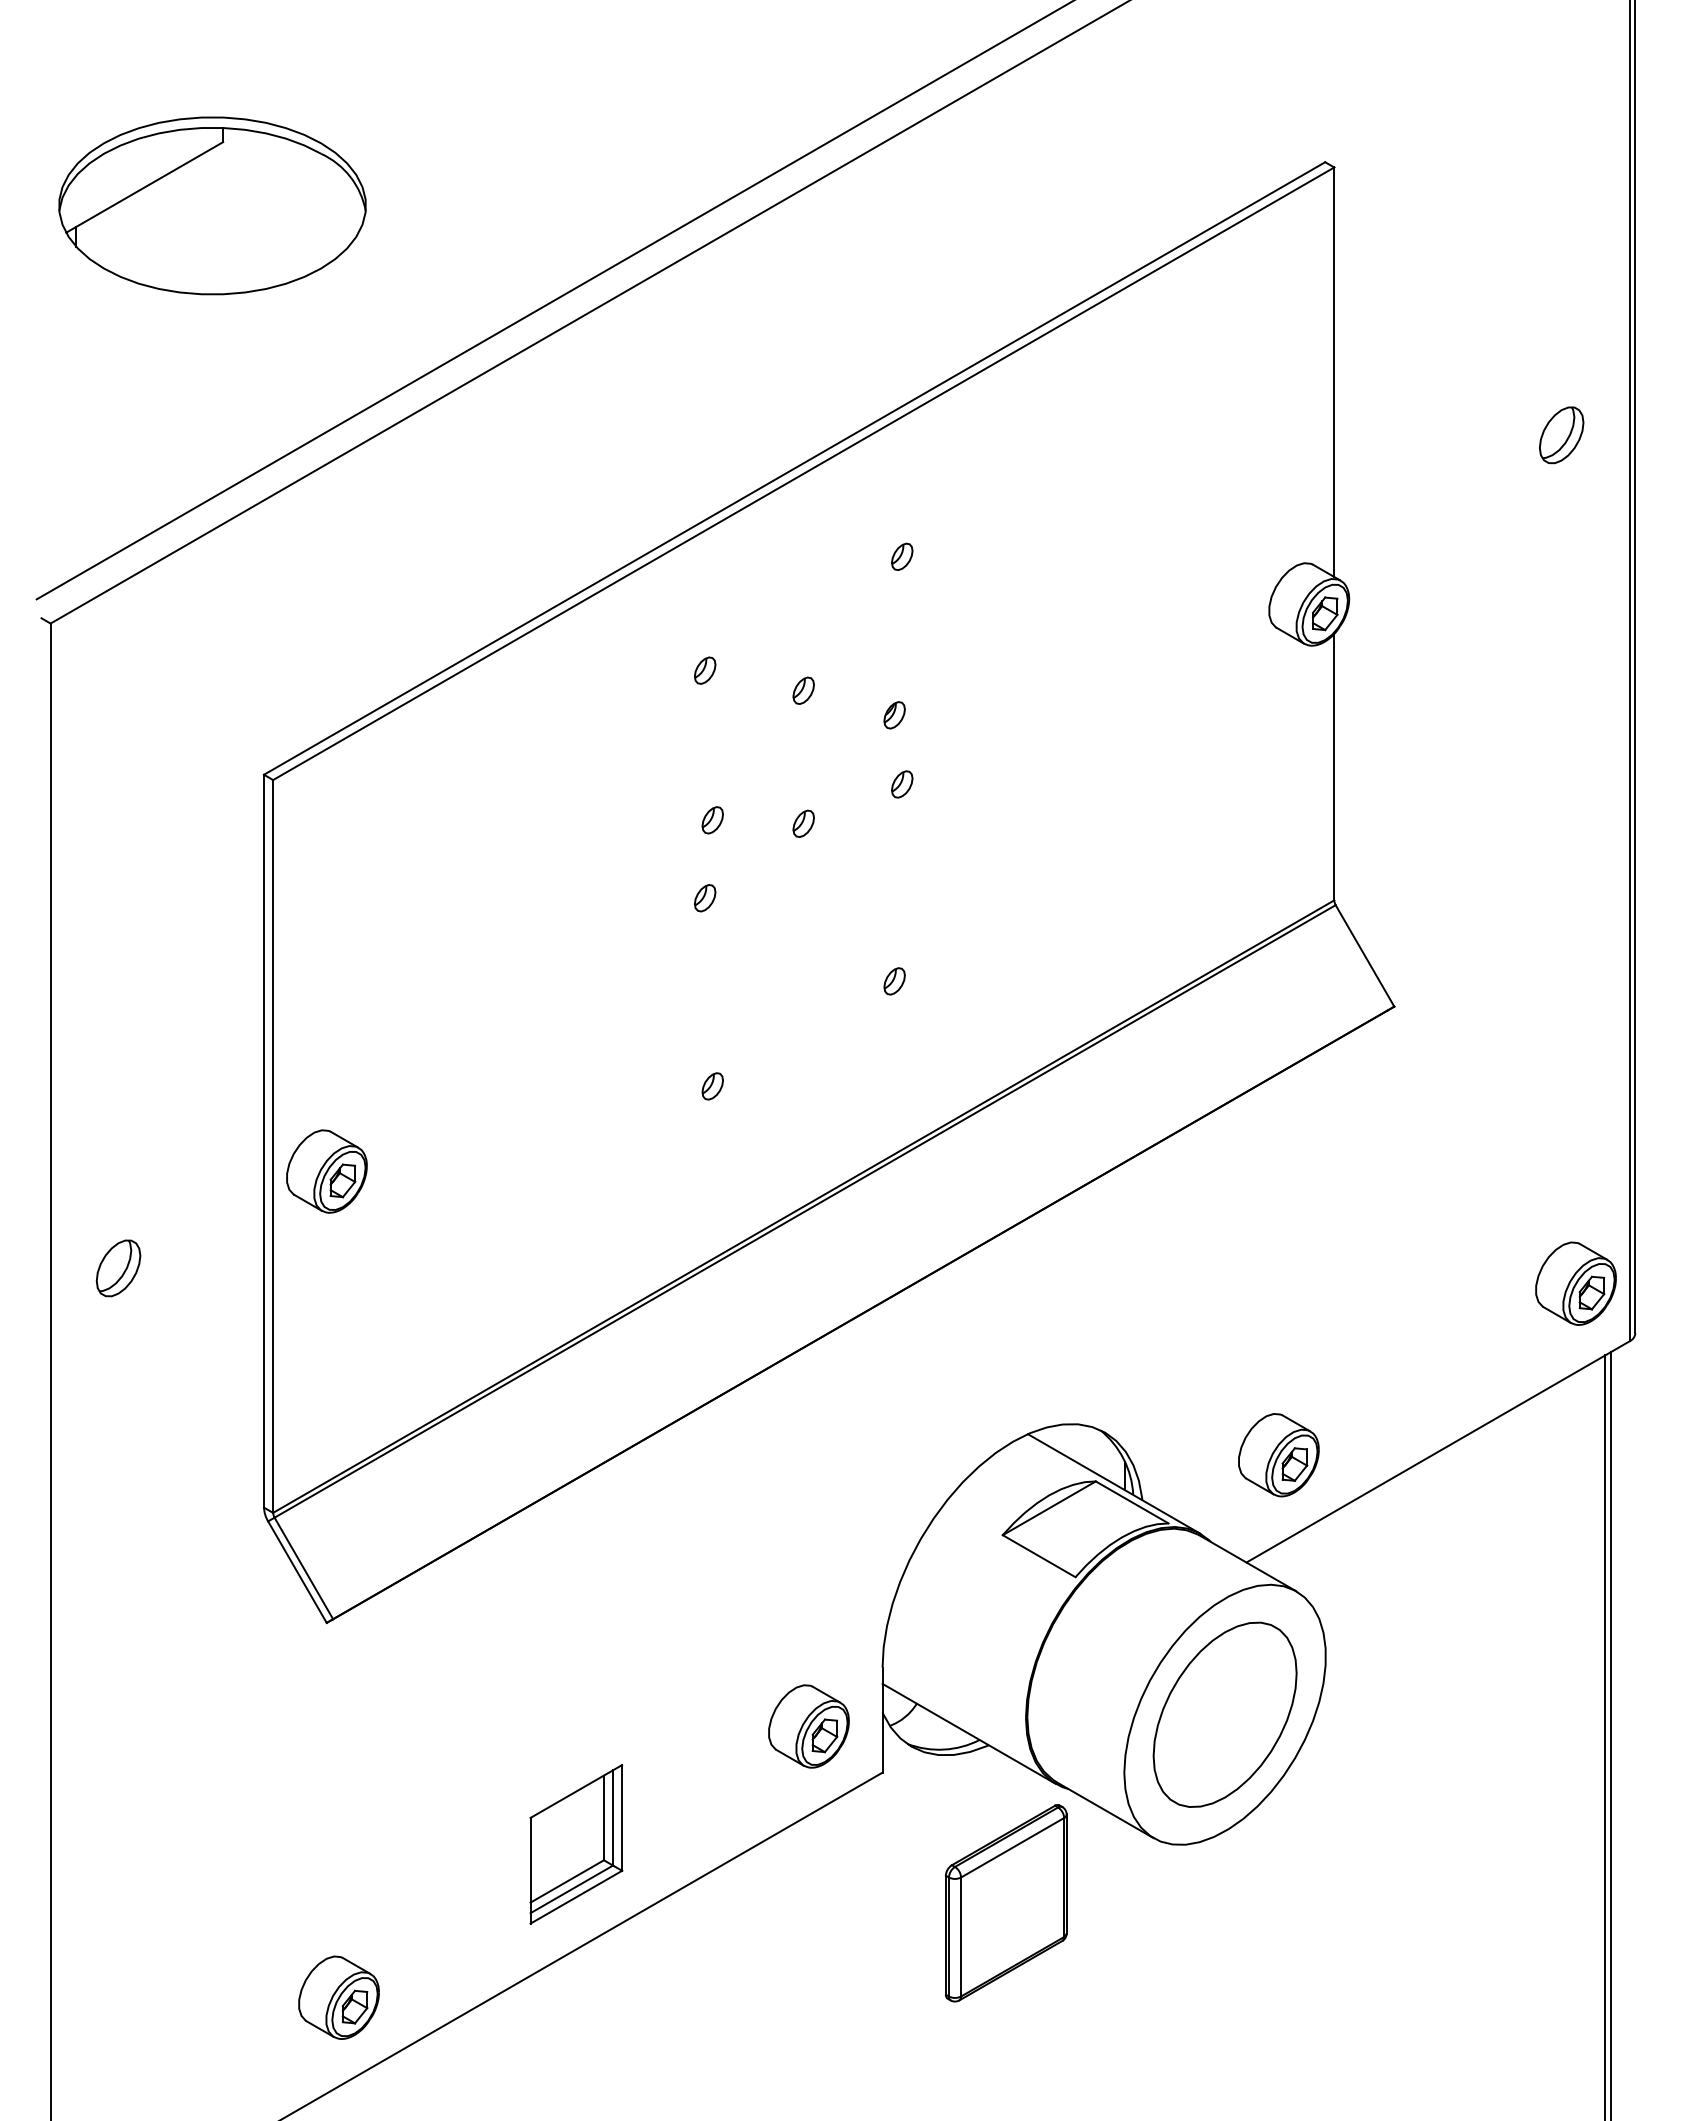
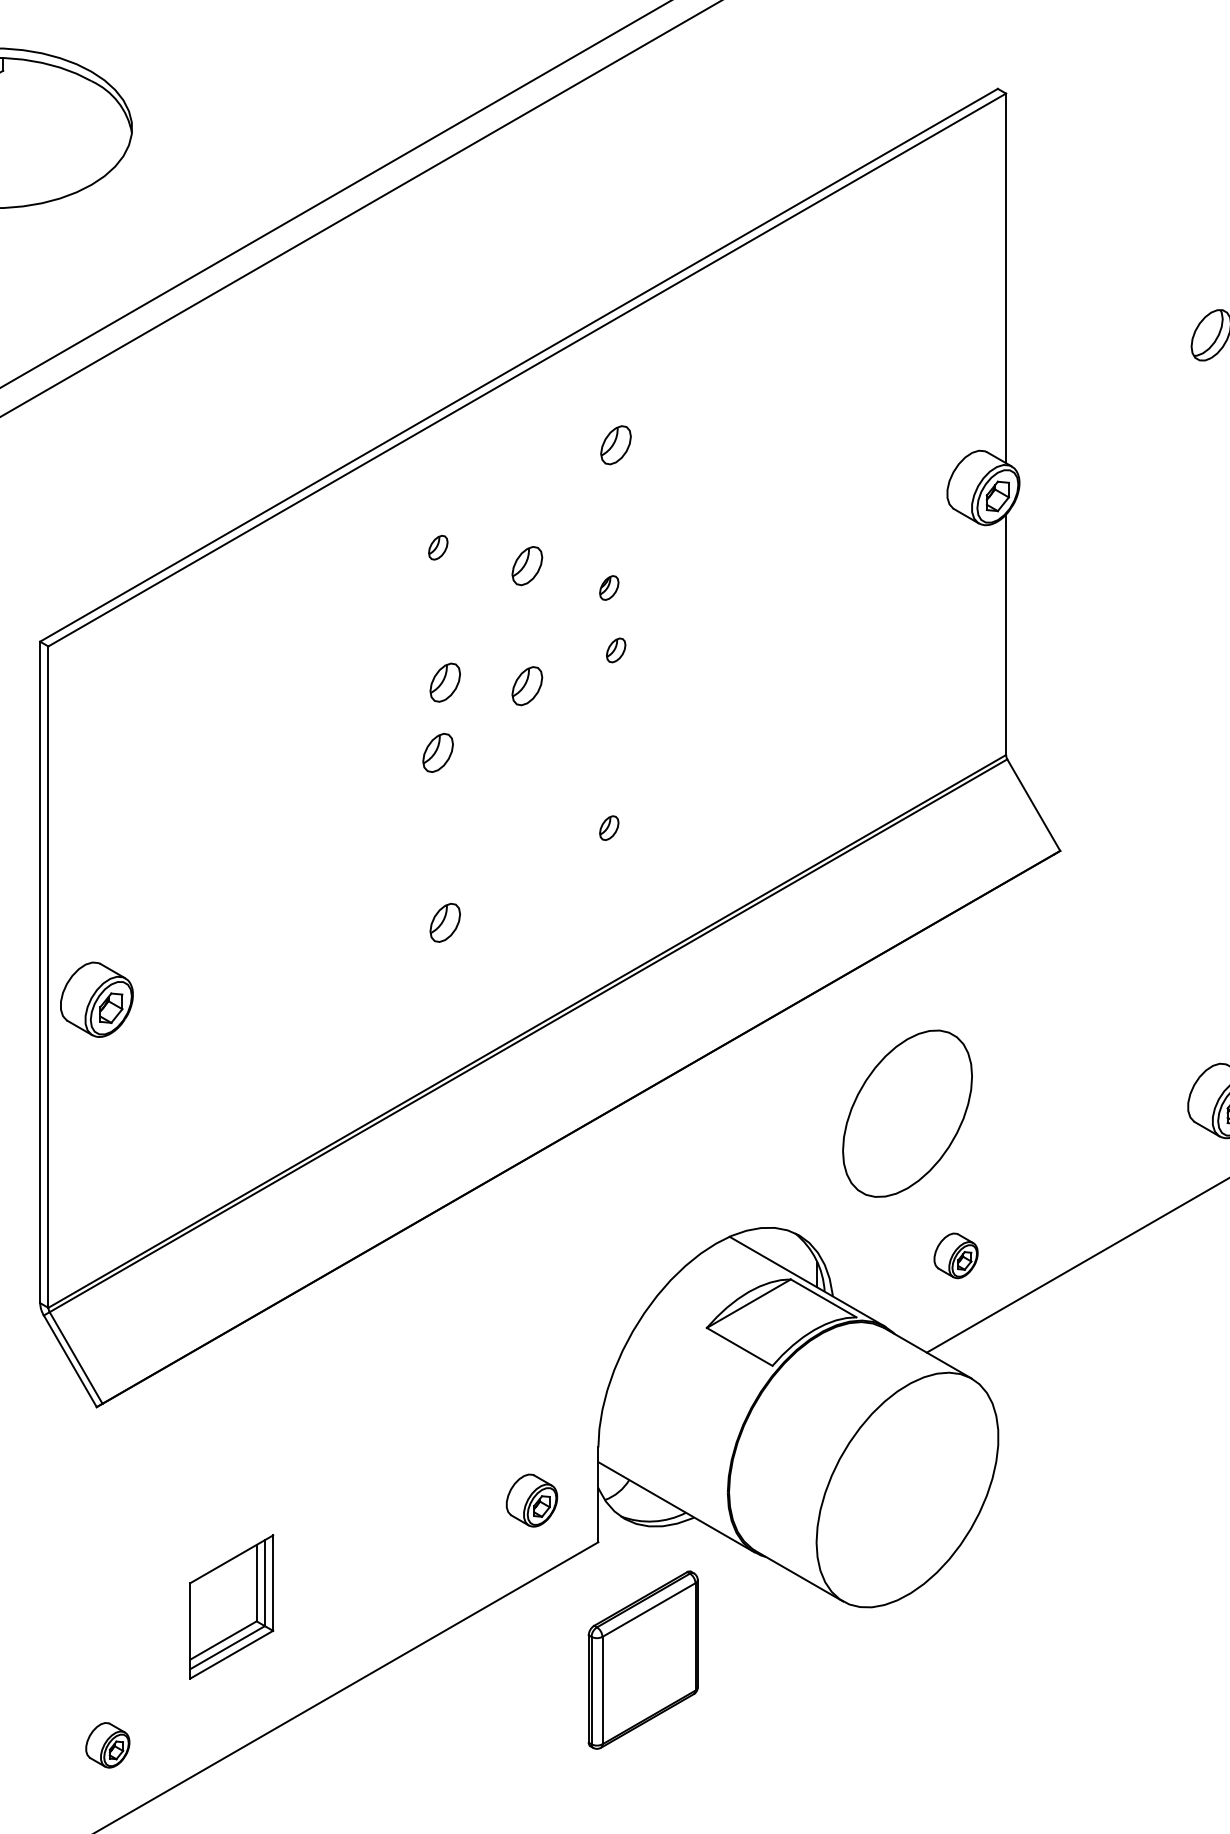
part: (902, 556) -> (616, 444), size x1.6
part: (803, 690) -> (527, 565), size x1.6
part: (712, 820) -> (444, 682), size x1.6
part: (803, 823) -> (527, 685), size x1.6
part: (705, 898) -> (438, 753), size x1.6
part: (712, 1086) -> (444, 923), size x1.6
part: (1278, 1455) -> (955, 1256), size x0.6
part: (1224, 1714) -> (906, 1113), moved
part: (808, 1726) -> (531, 1500), size x0.7
part: (576, 1844) -> (231, 1607), moved
part: (1005, 1903) -> (642, 1660), moved
part: (338, 1997) -> (107, 1745), size x0.6

